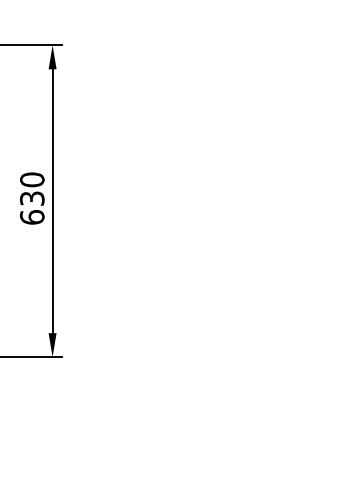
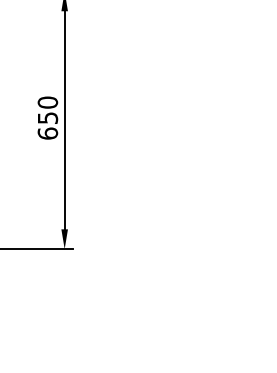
text: (31, 198) -> (47, 118), 630 -> 650

